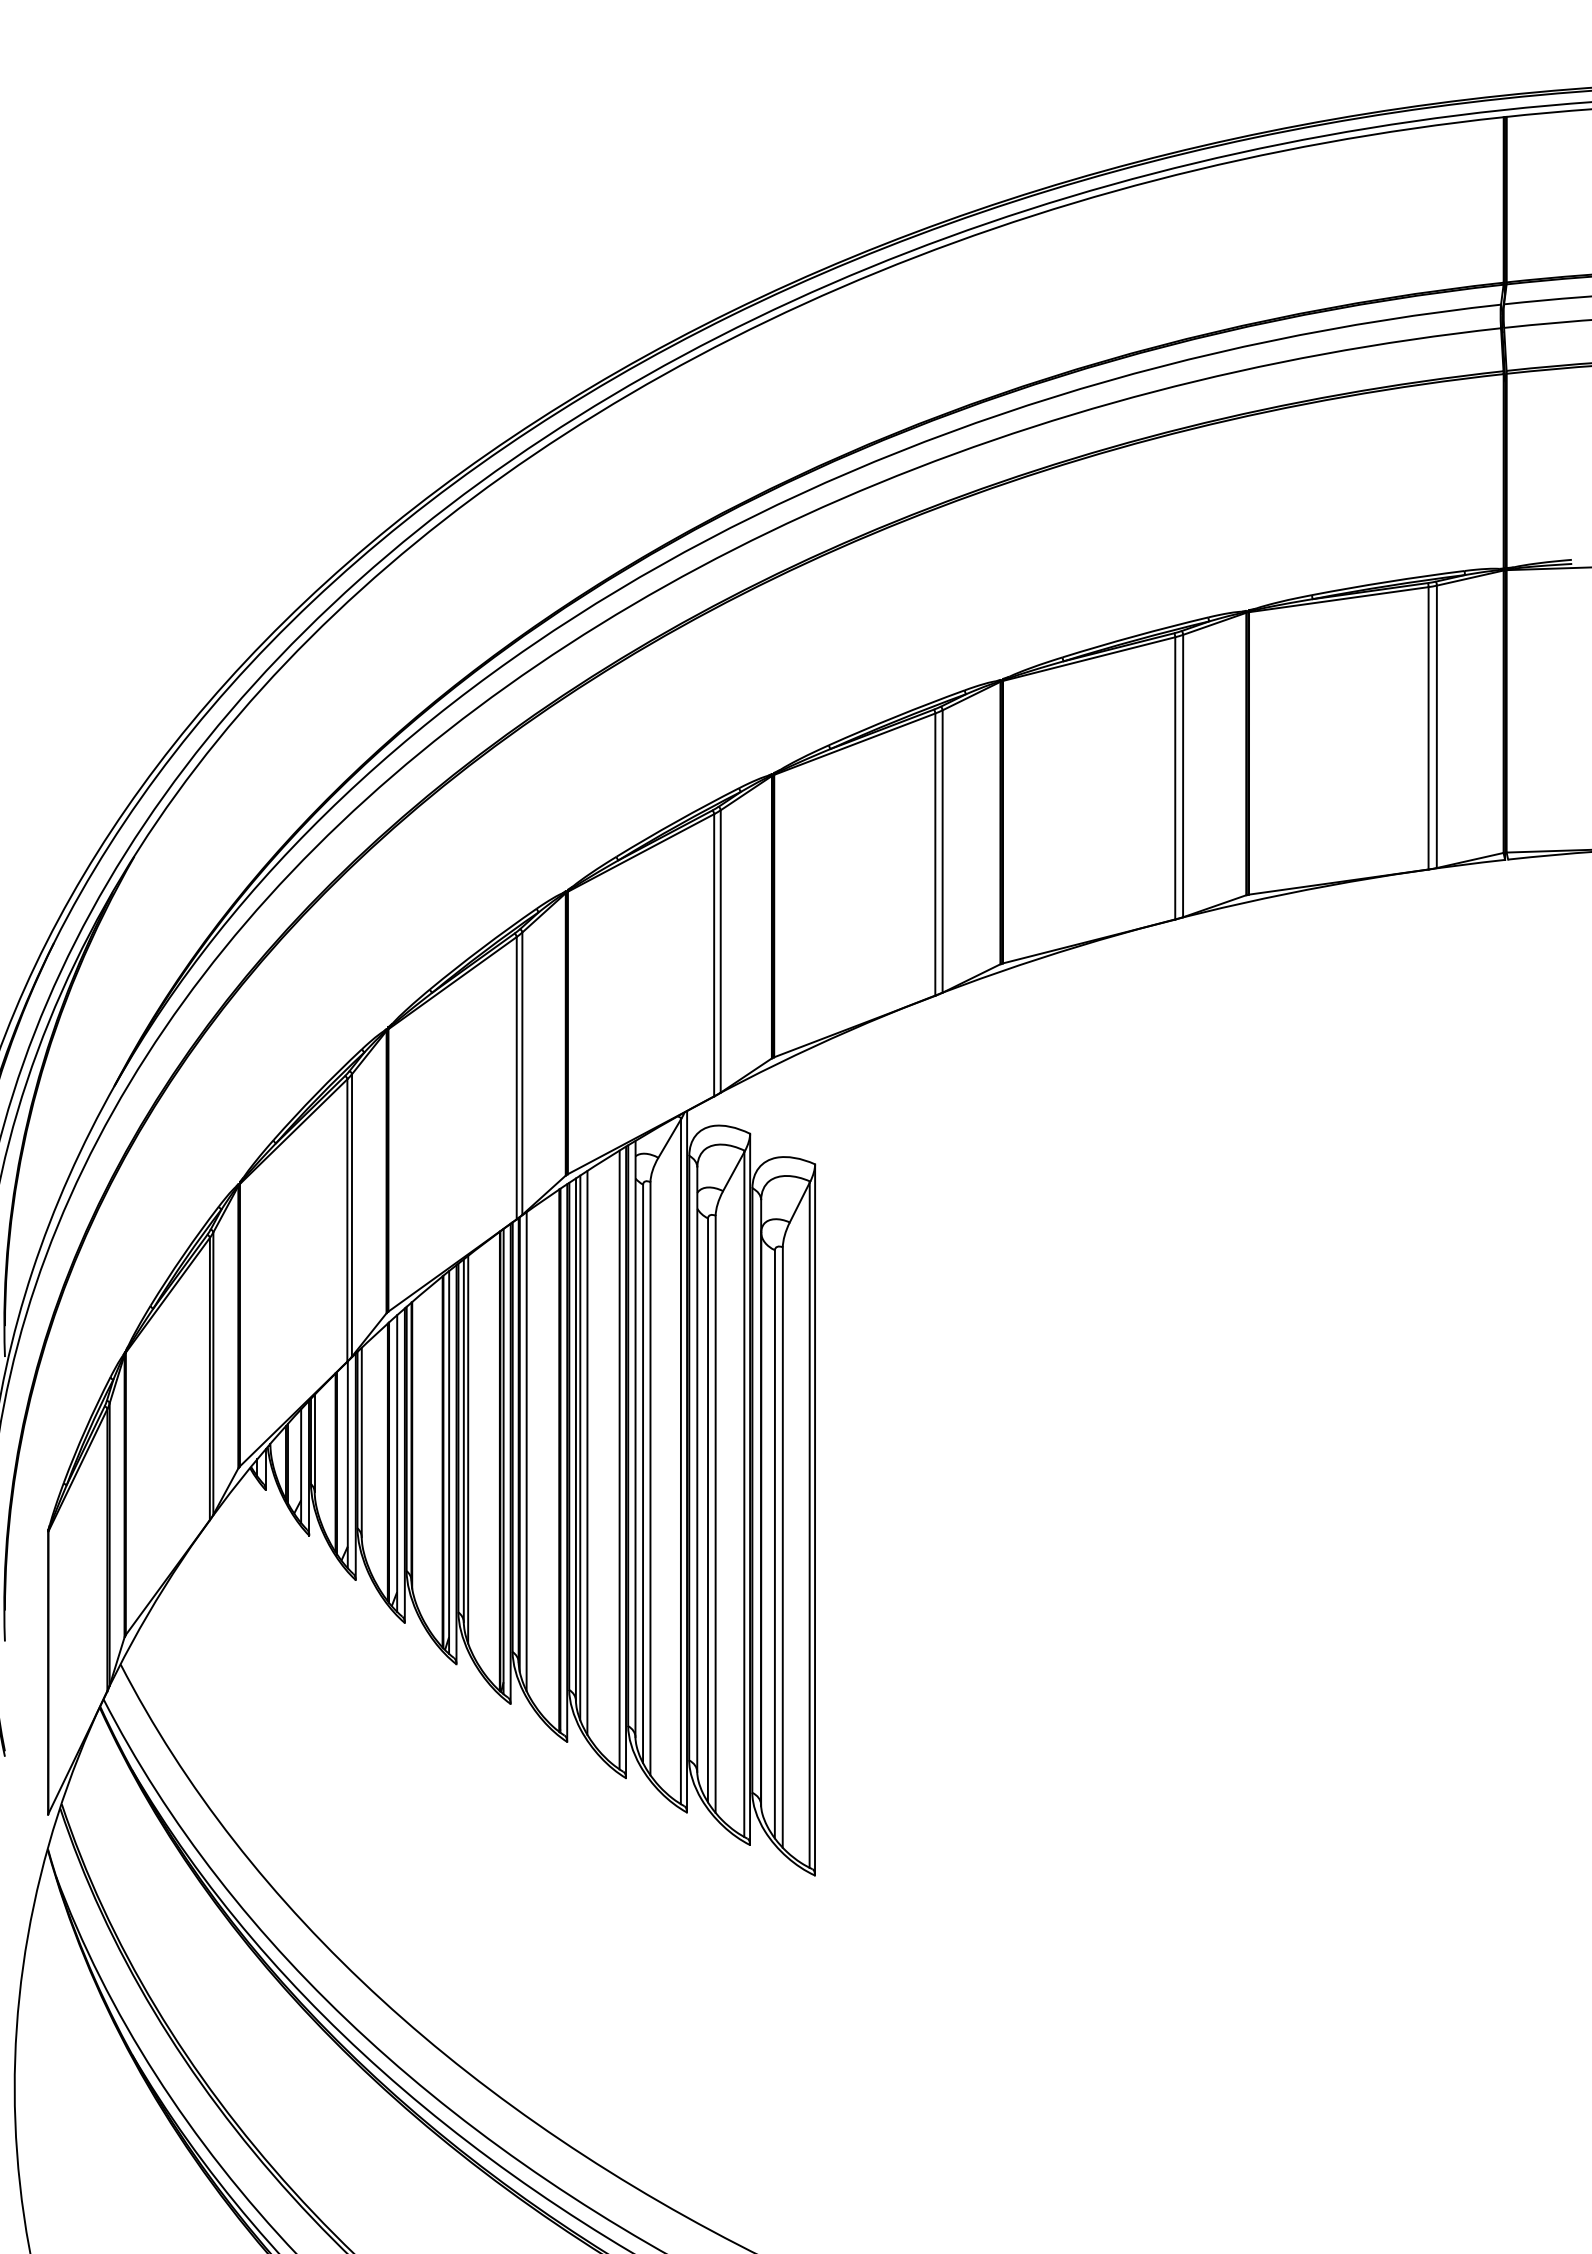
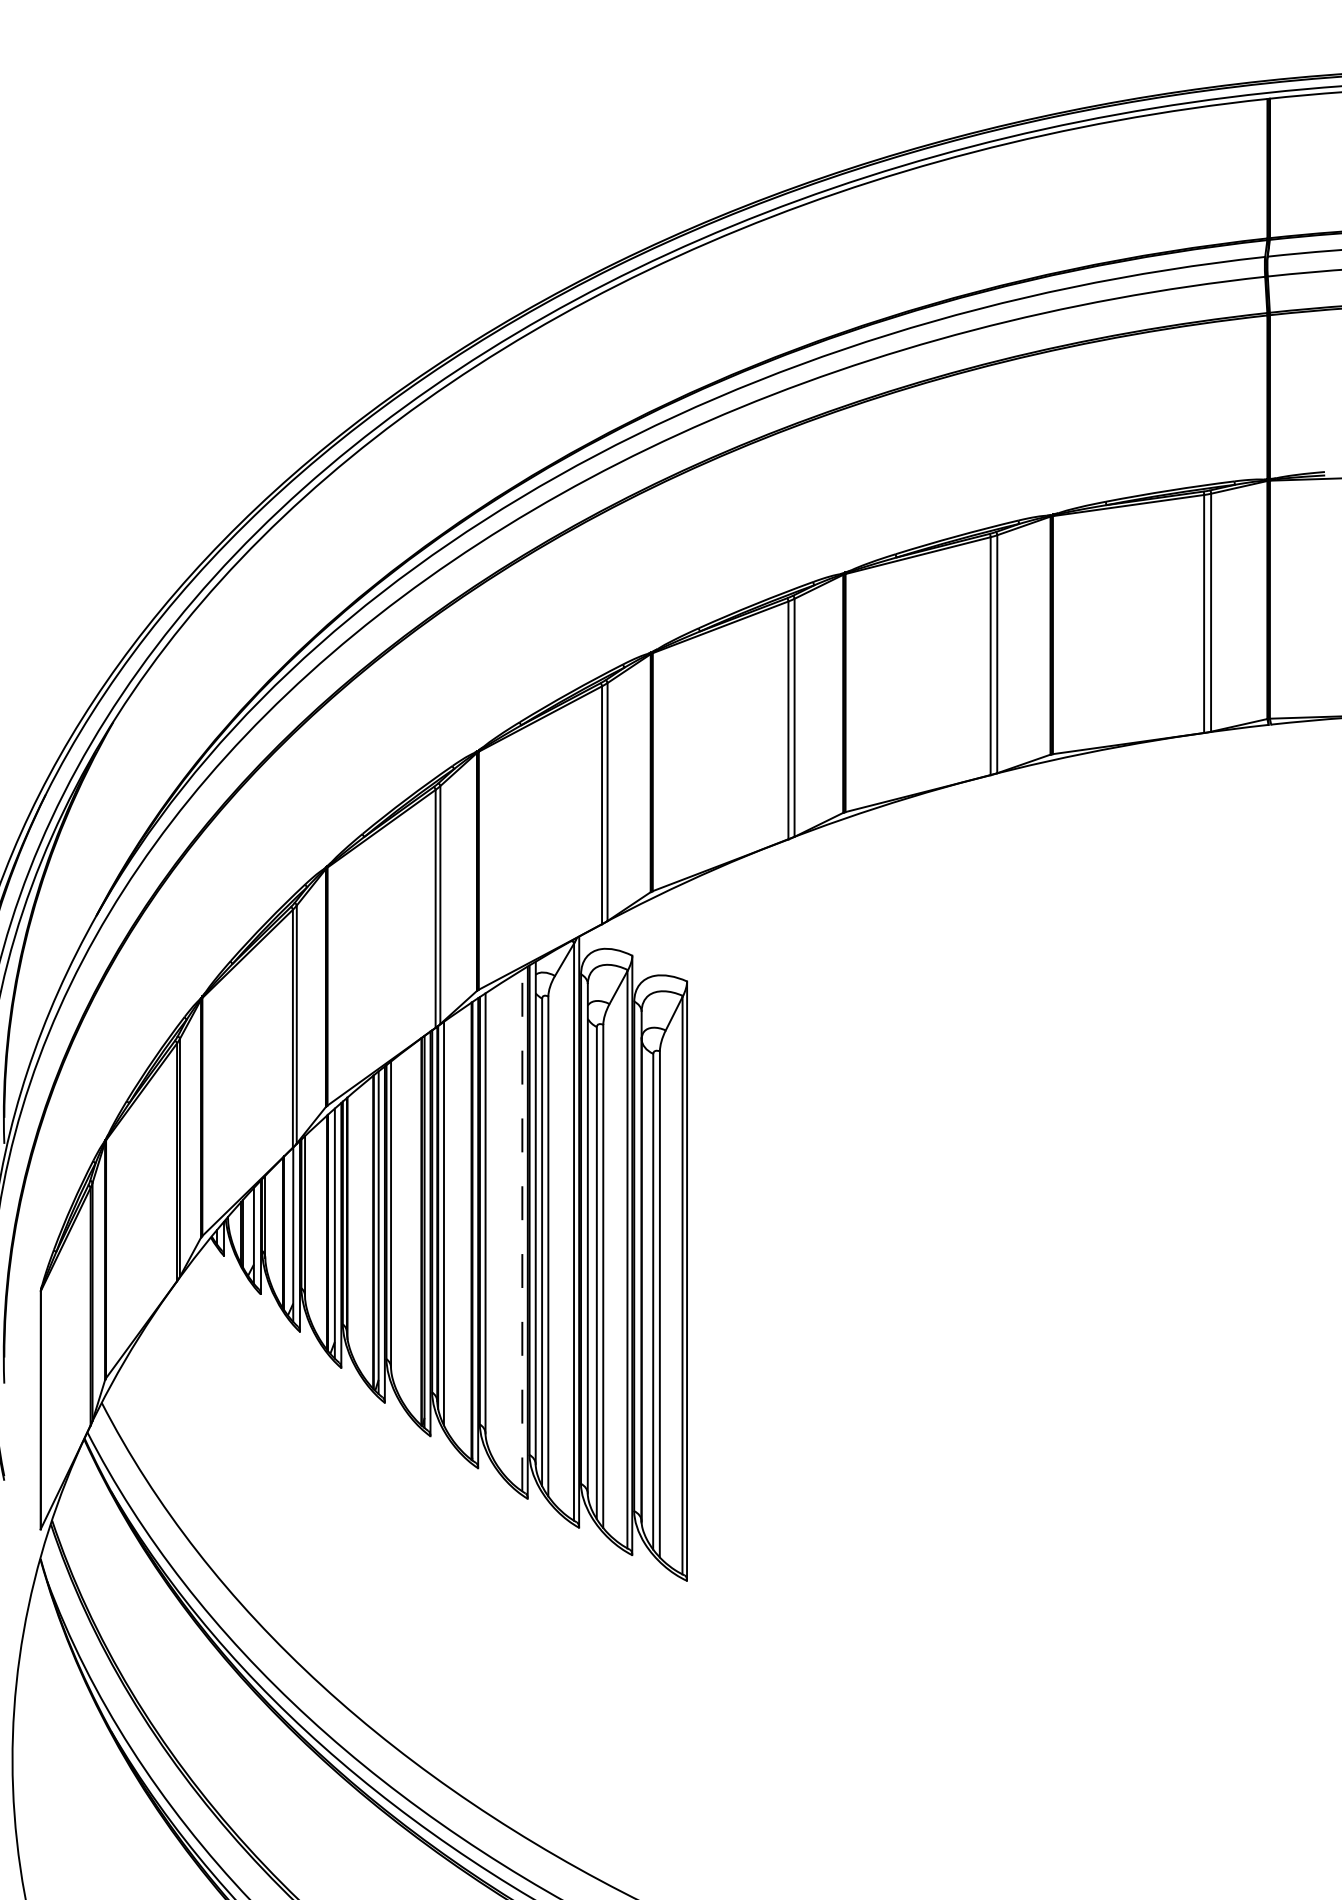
line: (580, 1447) -> (489, 1220), removed
line: (468, 1449) -> (394, 1221), removed
line: (587, 1452) -> (495, 1224), removed
line: (619, 1459) -> (522, 1230), solid -> dashed

